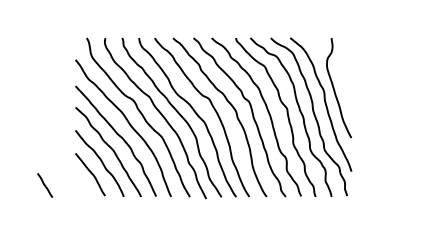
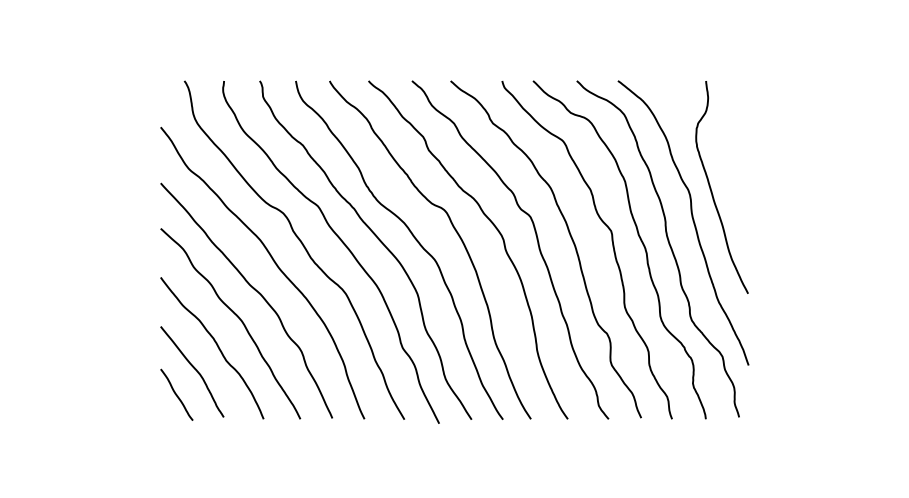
line: (45, 185) -> (177, 394), moved

